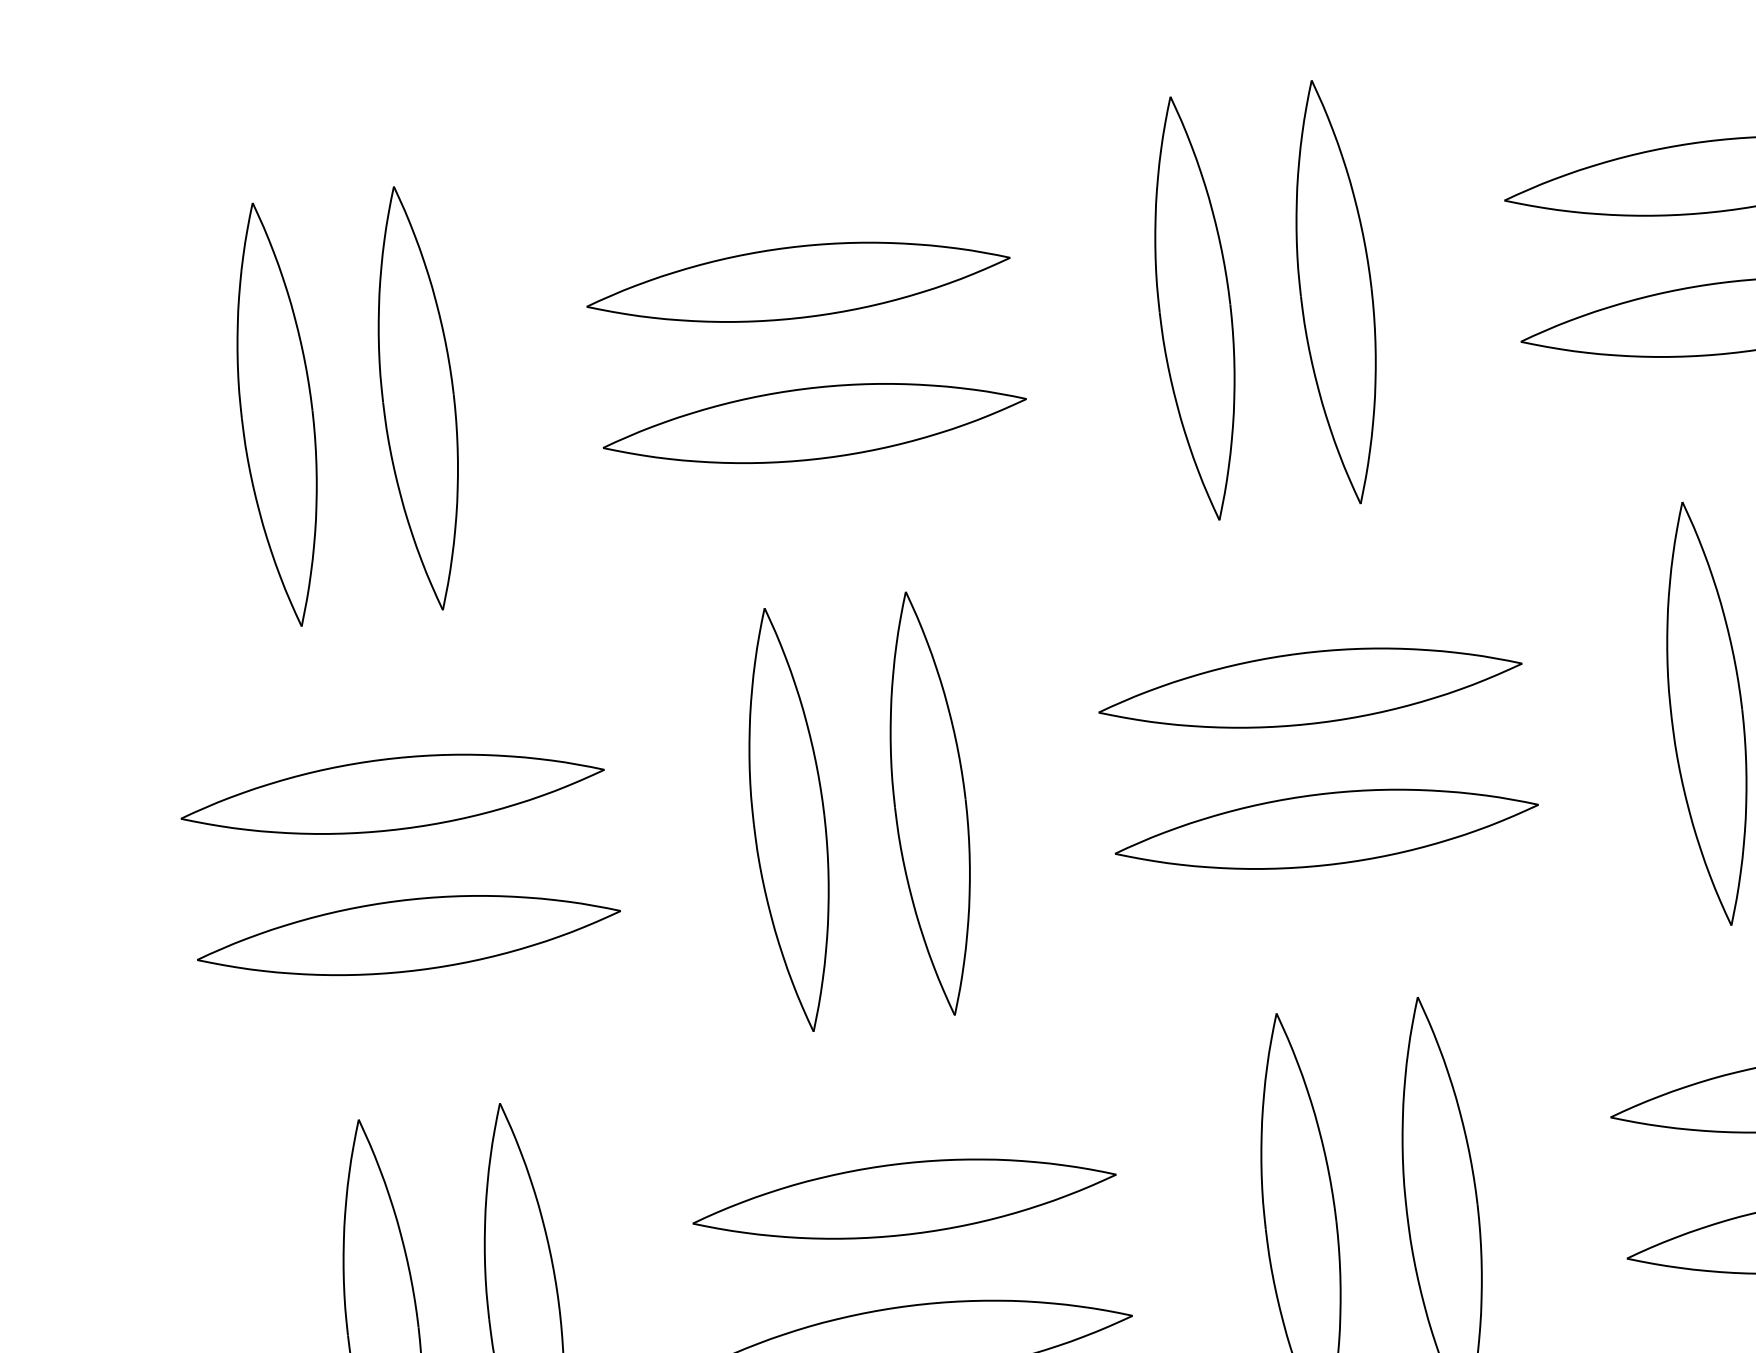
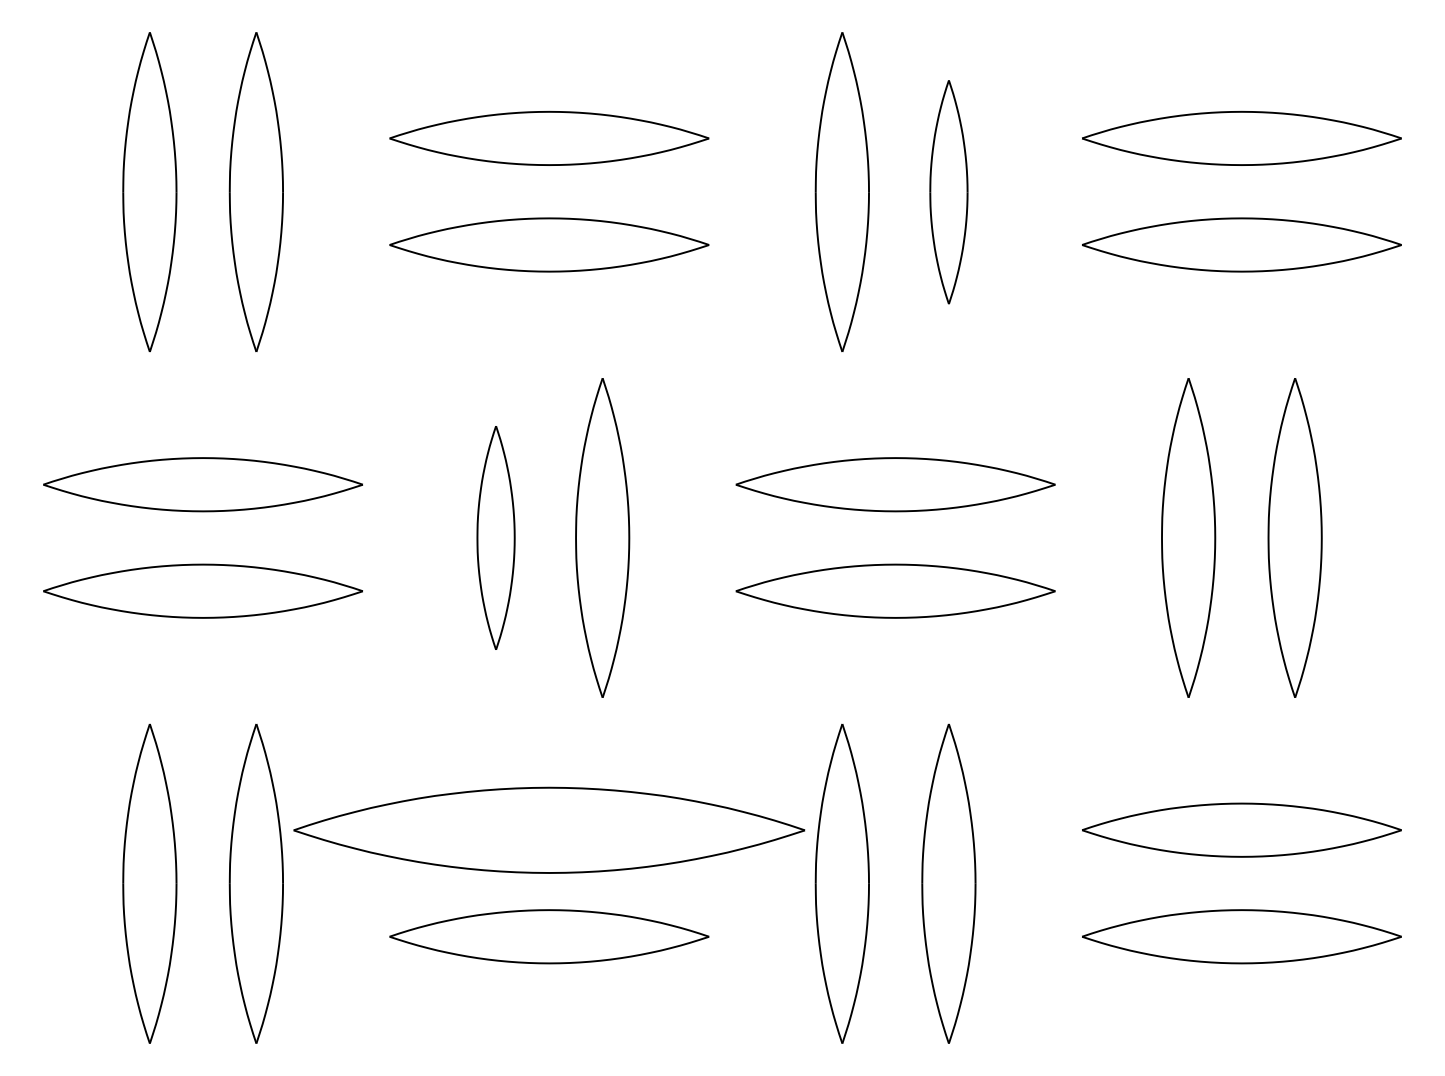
part: (1335, 292) -> (948, 192), size x0.7
part: (788, 819) -> (495, 537), size x0.7
part: (904, 1198) -> (549, 829), size x1.6

